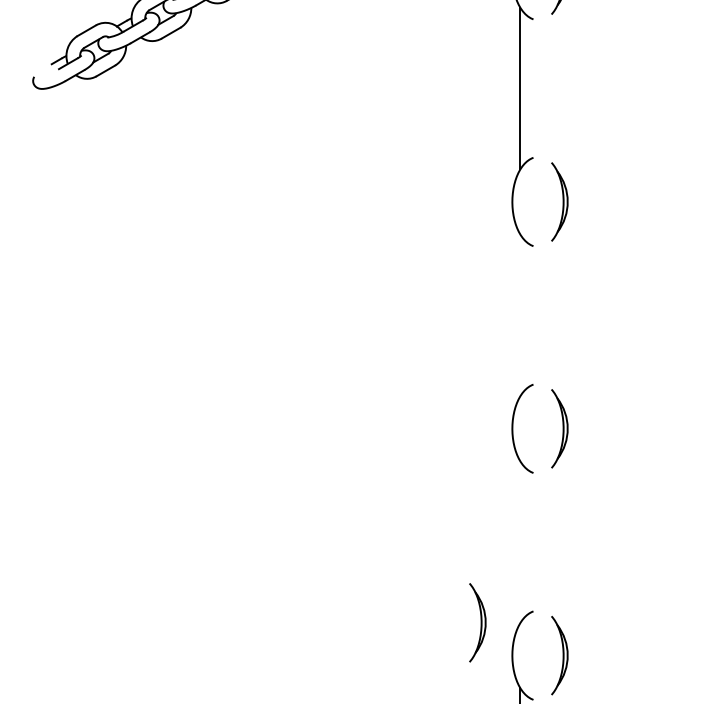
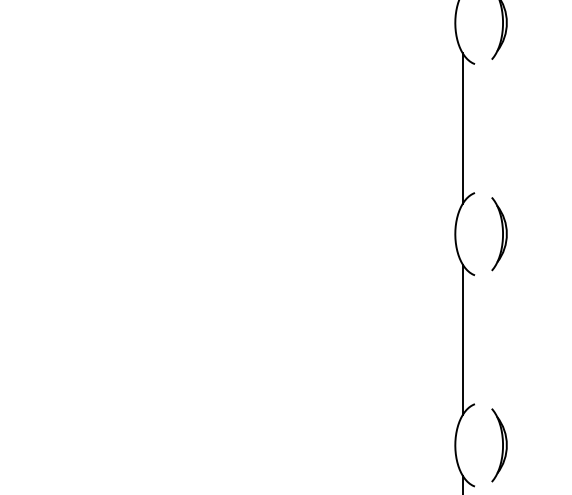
line: (520, 315) -> (462, 128), added
line: (520, 541) -> (462, 339), added
part: (477, 622) -> (422, 414), removed

